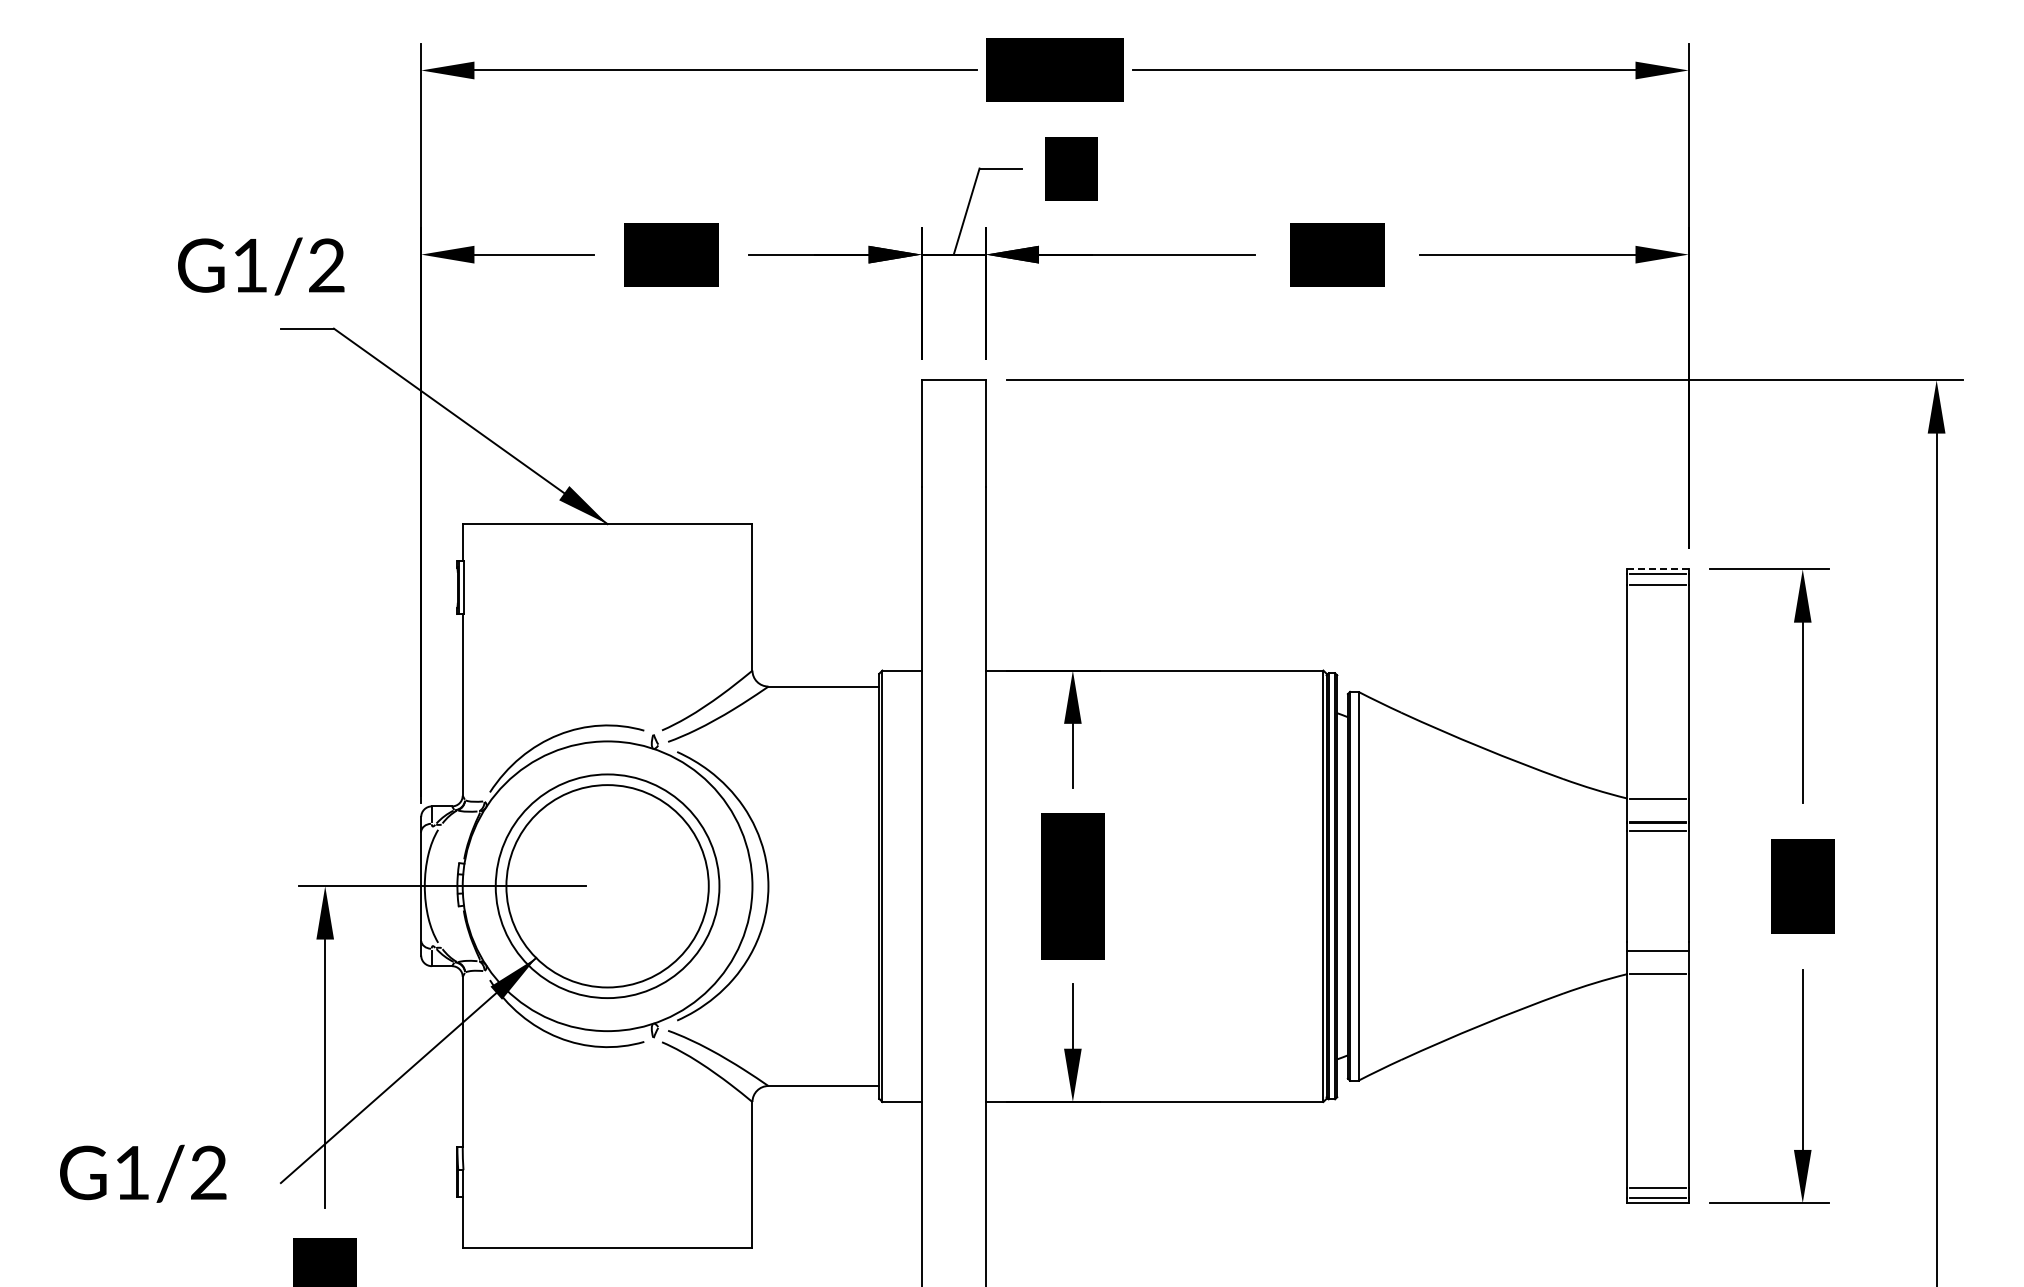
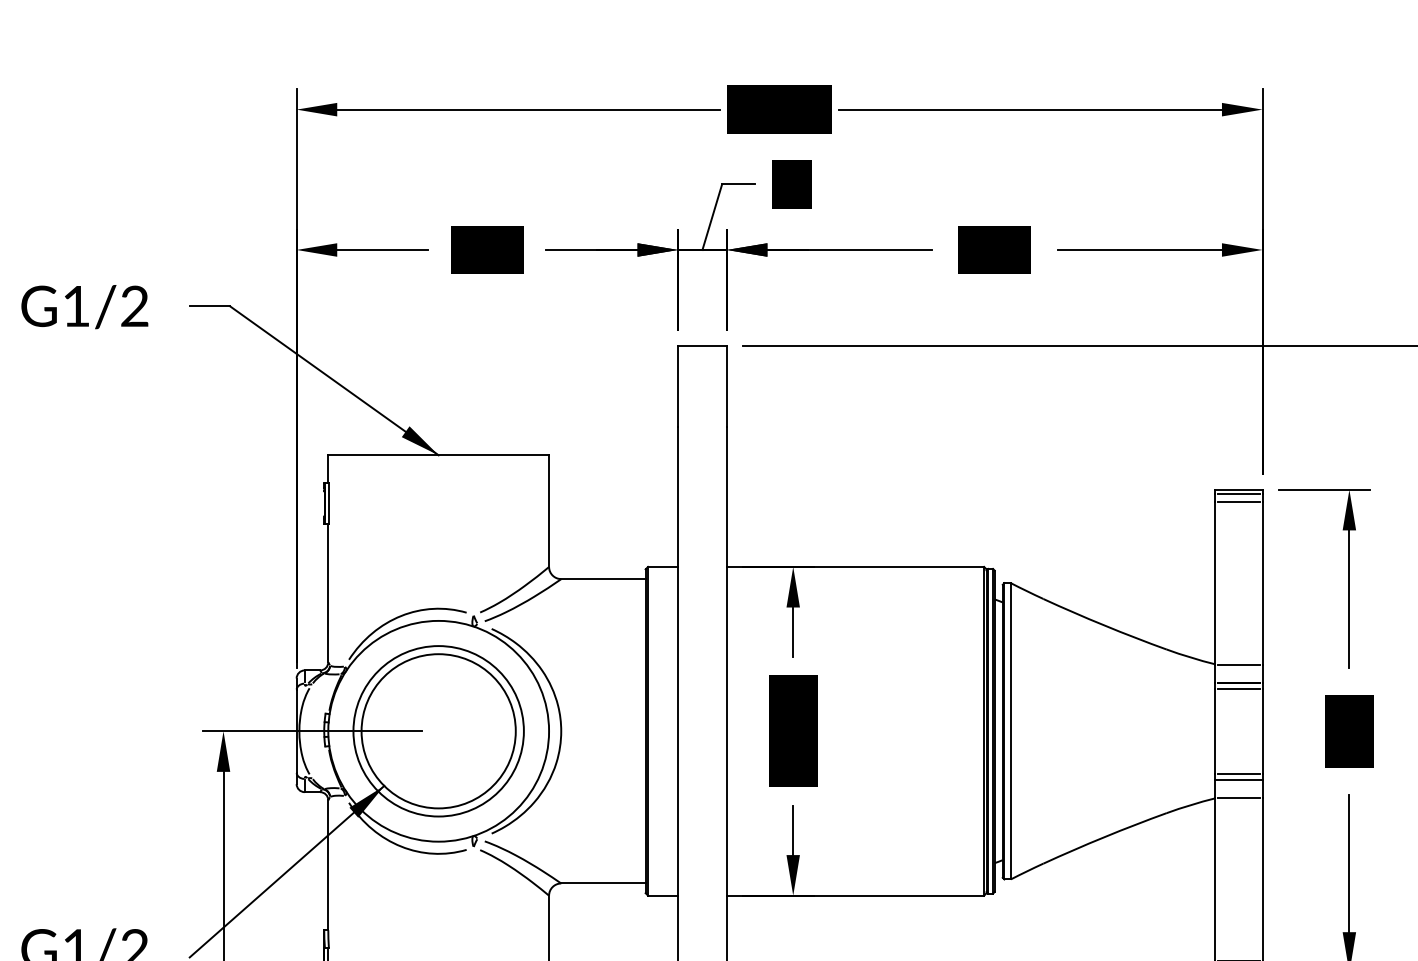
text: (261, 266) -> (85, 307), moved
line: (1657, 569) -> (1238, 489), dashed -> solid
line: (1657, 941) -> (1238, 773), added

